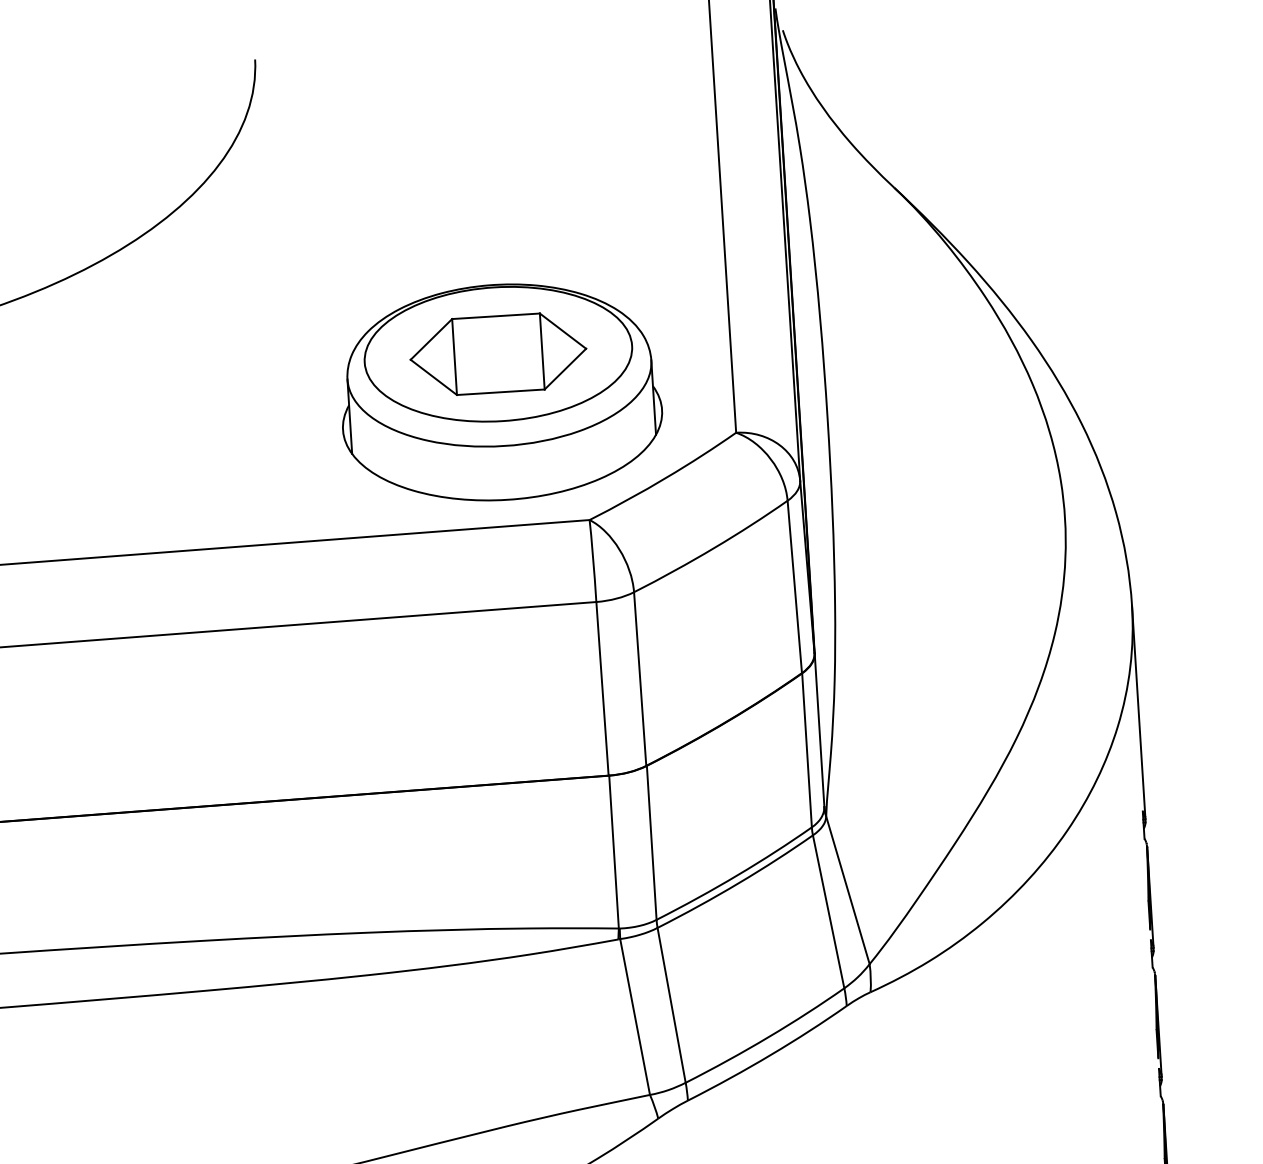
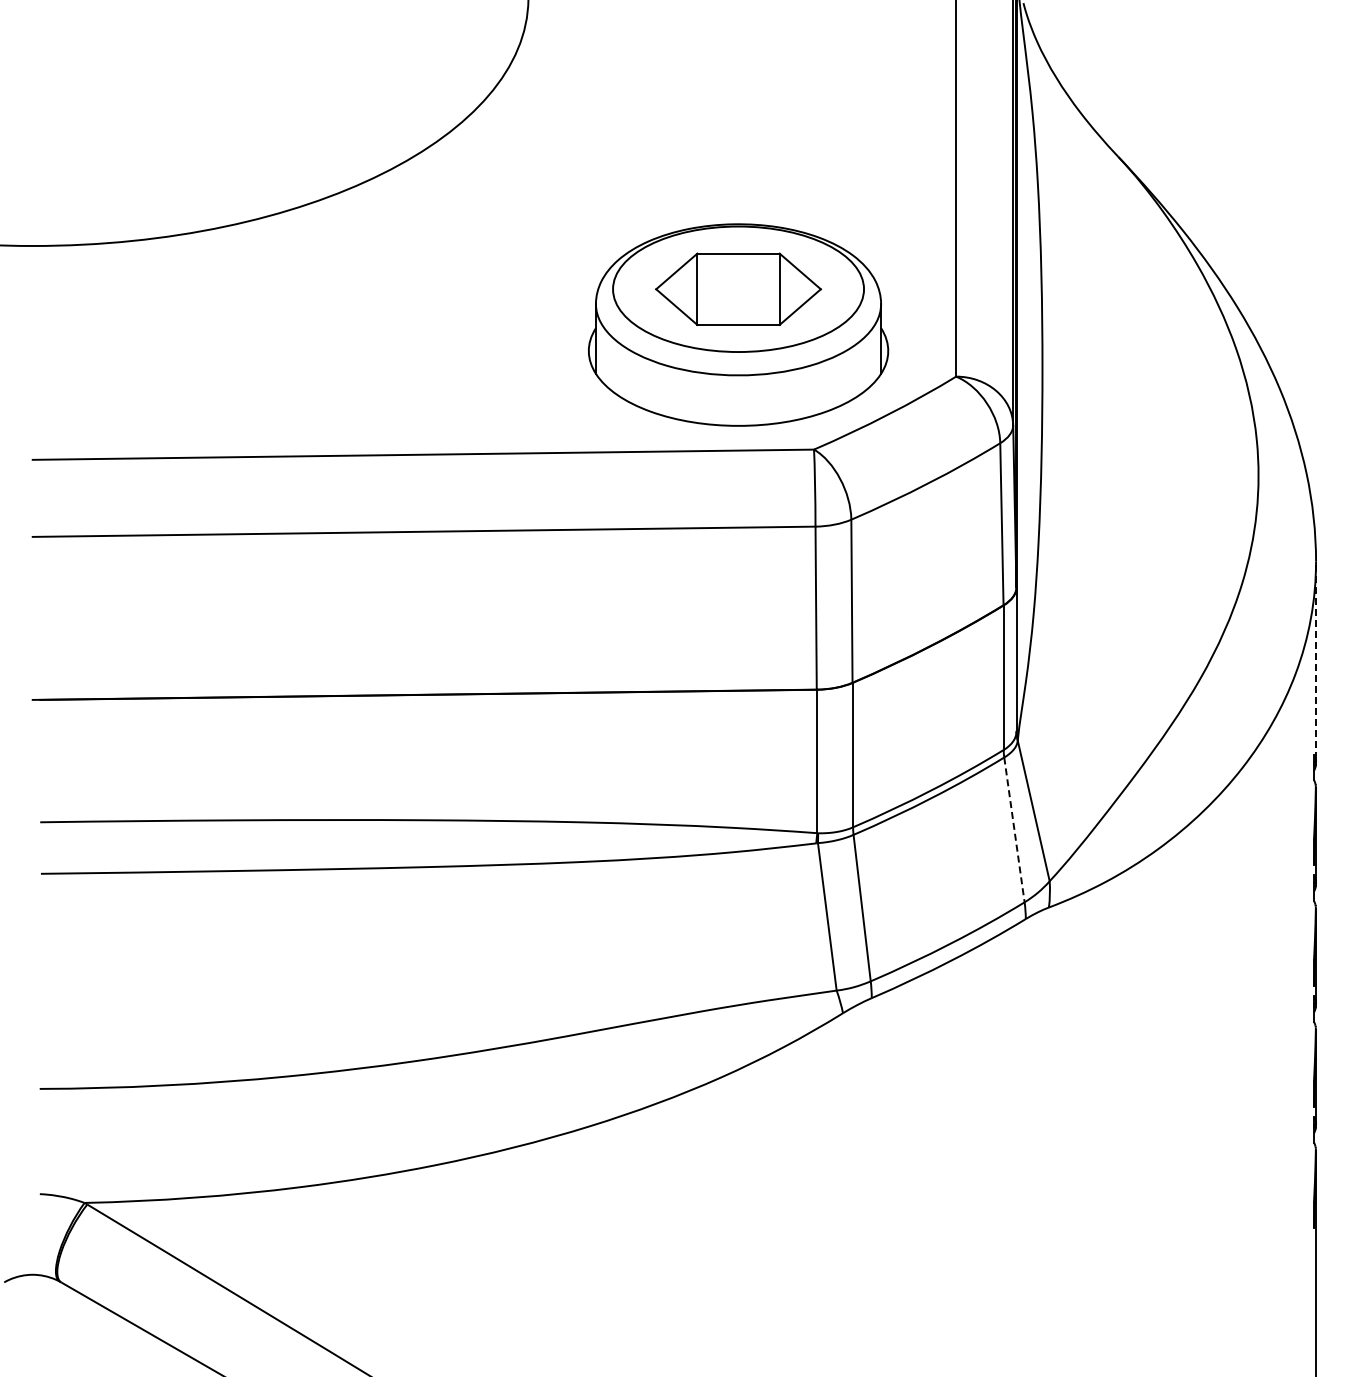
line: (1139, 711) -> (1316, 660), solid -> dashed
line: (828, 912) -> (1014, 830), solid -> dashed

